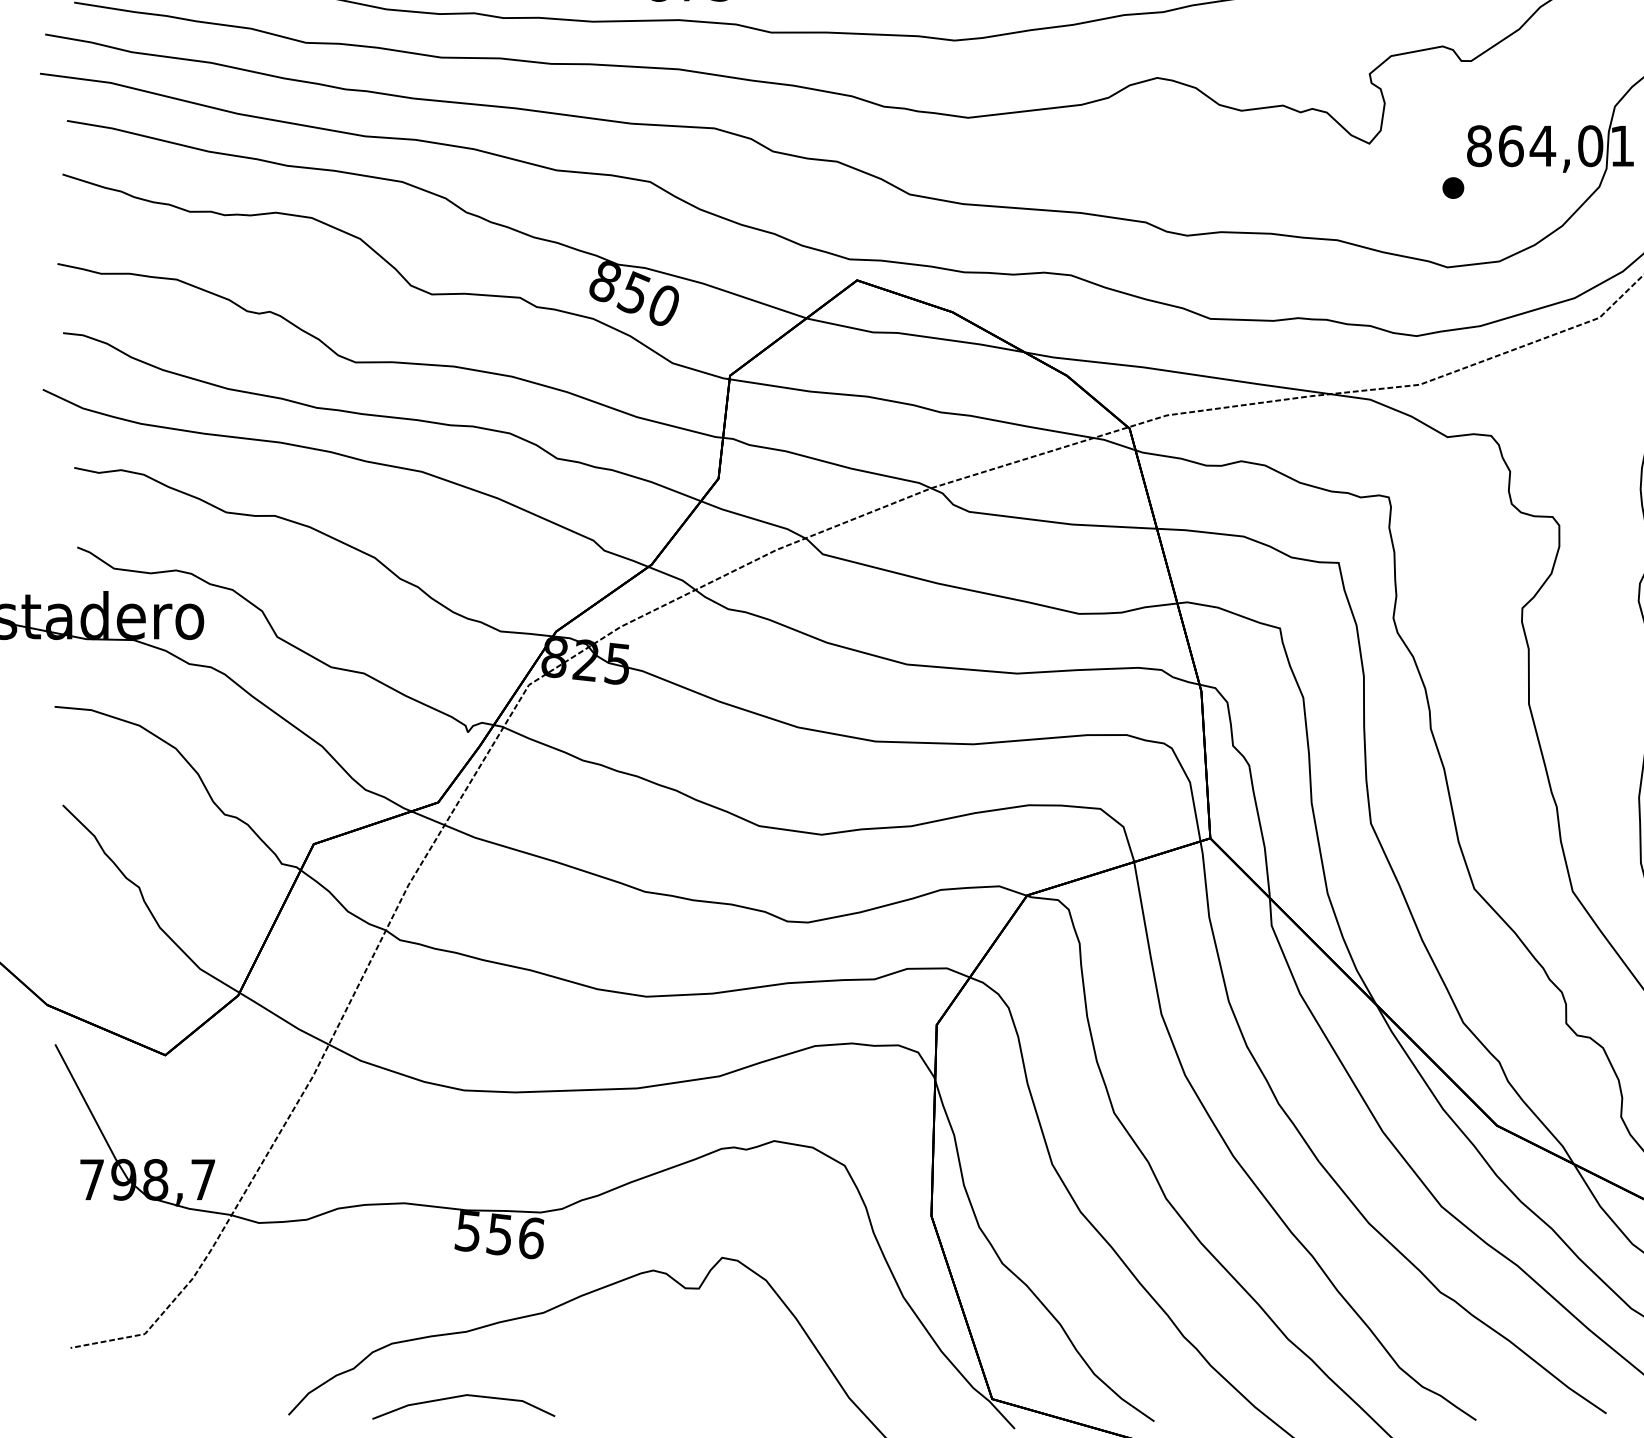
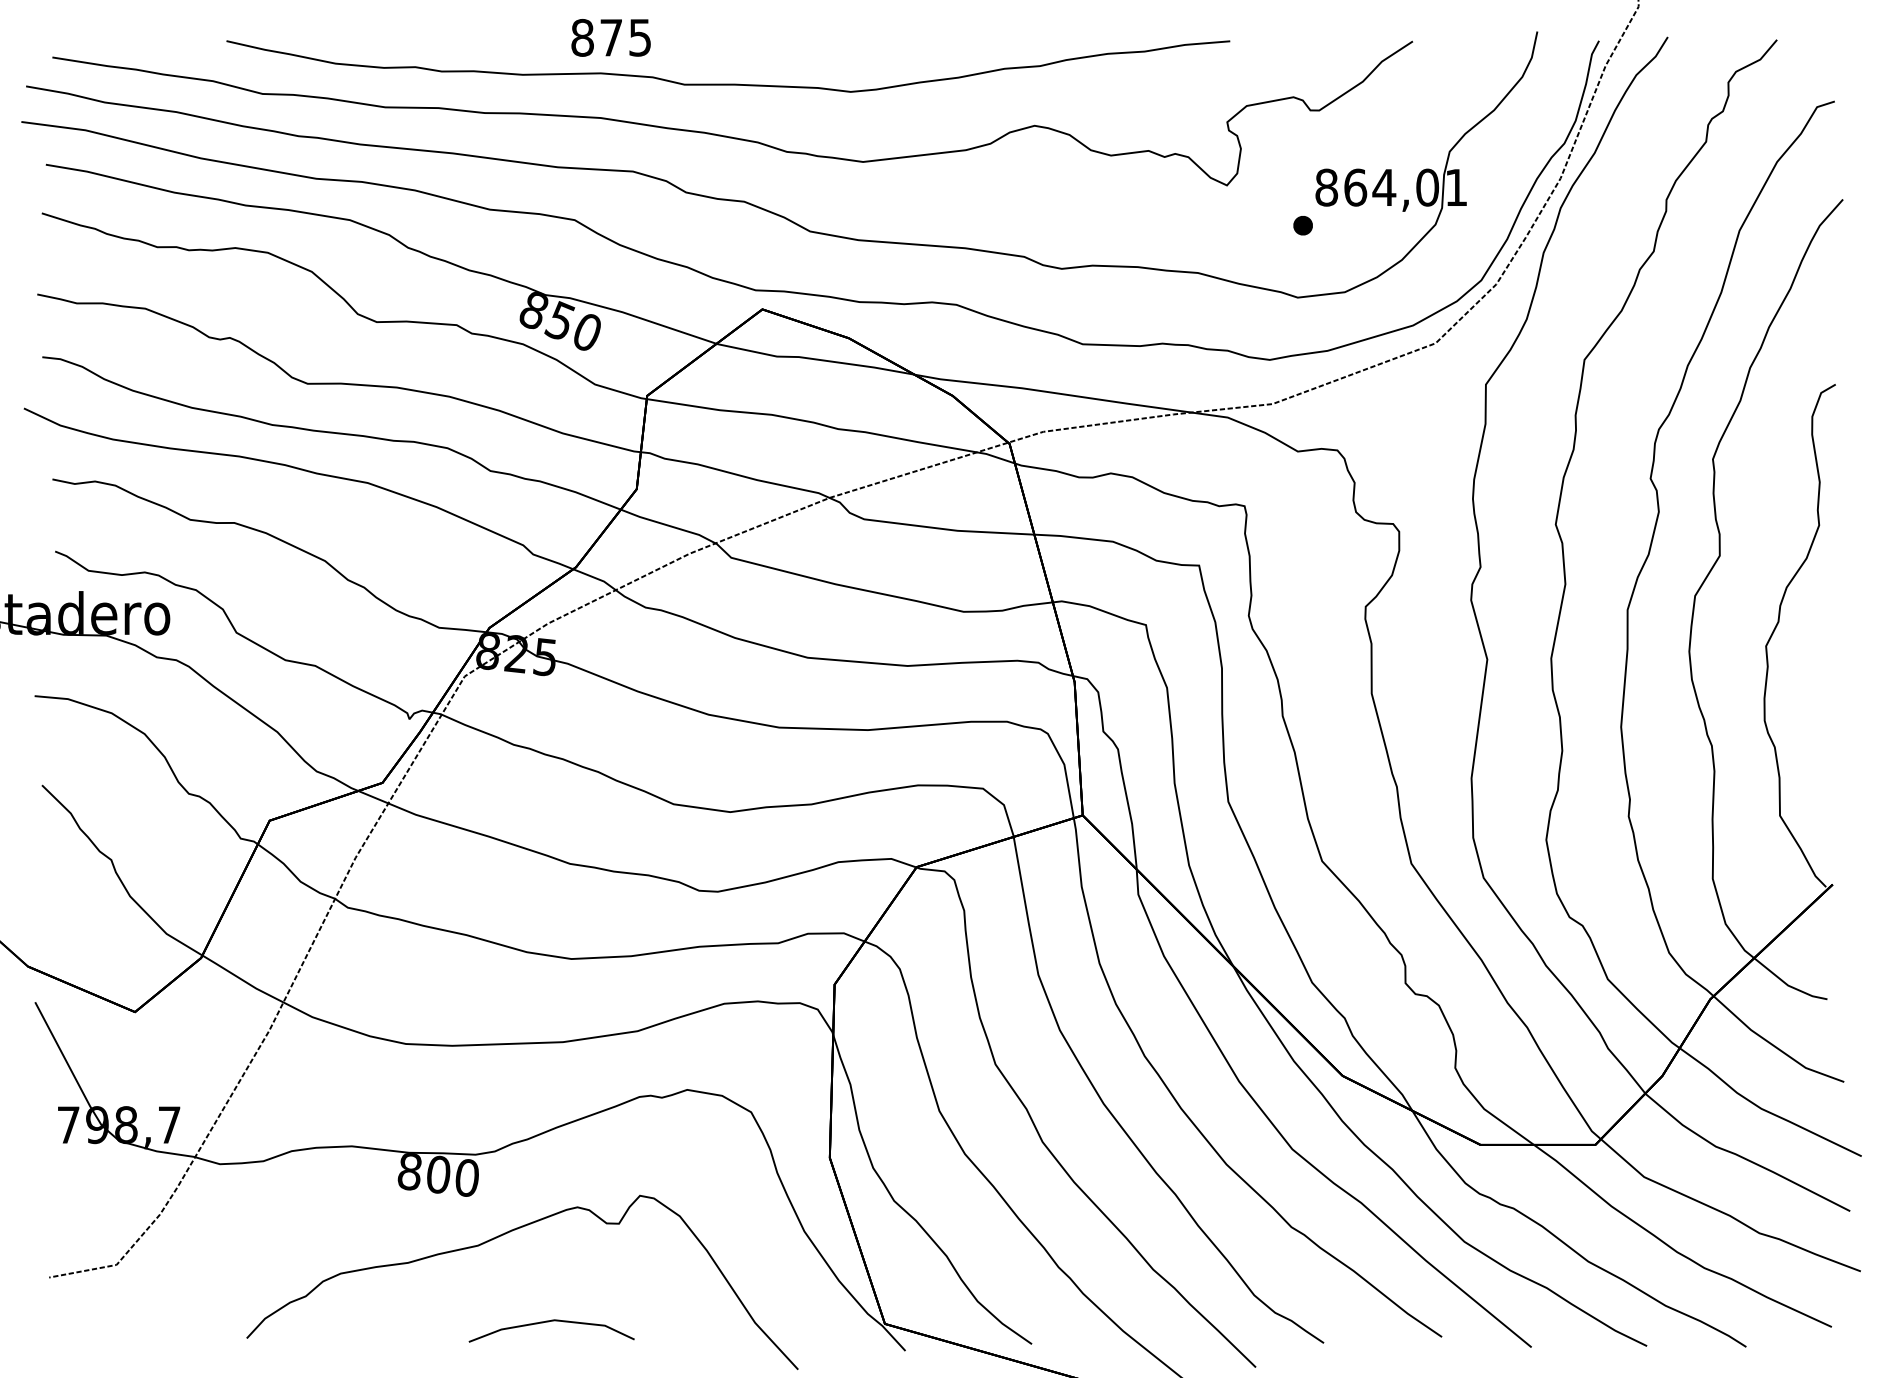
text: (498, 1234) -> (437, 1174), 556 -> 800
line: (460, 1397) -> (548, 1322), moved

